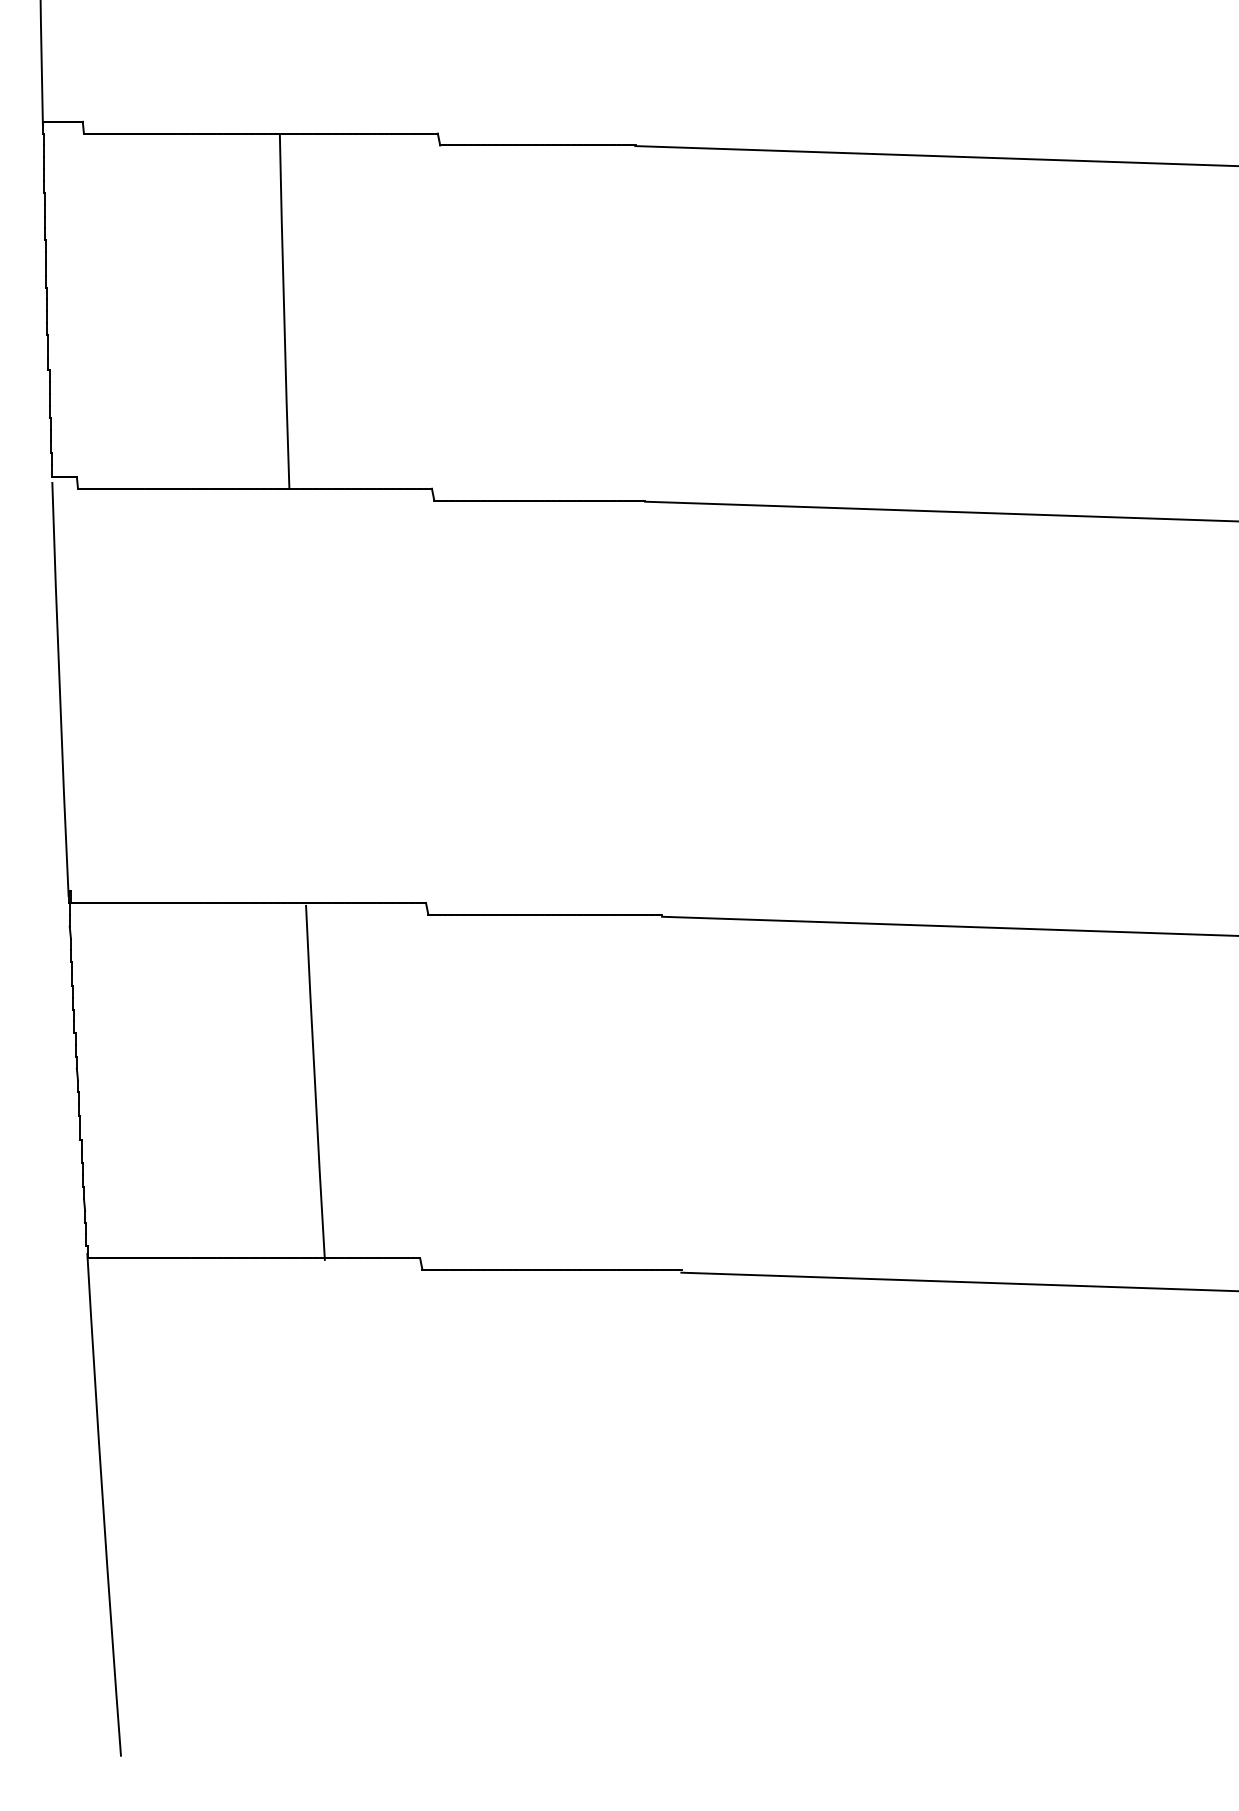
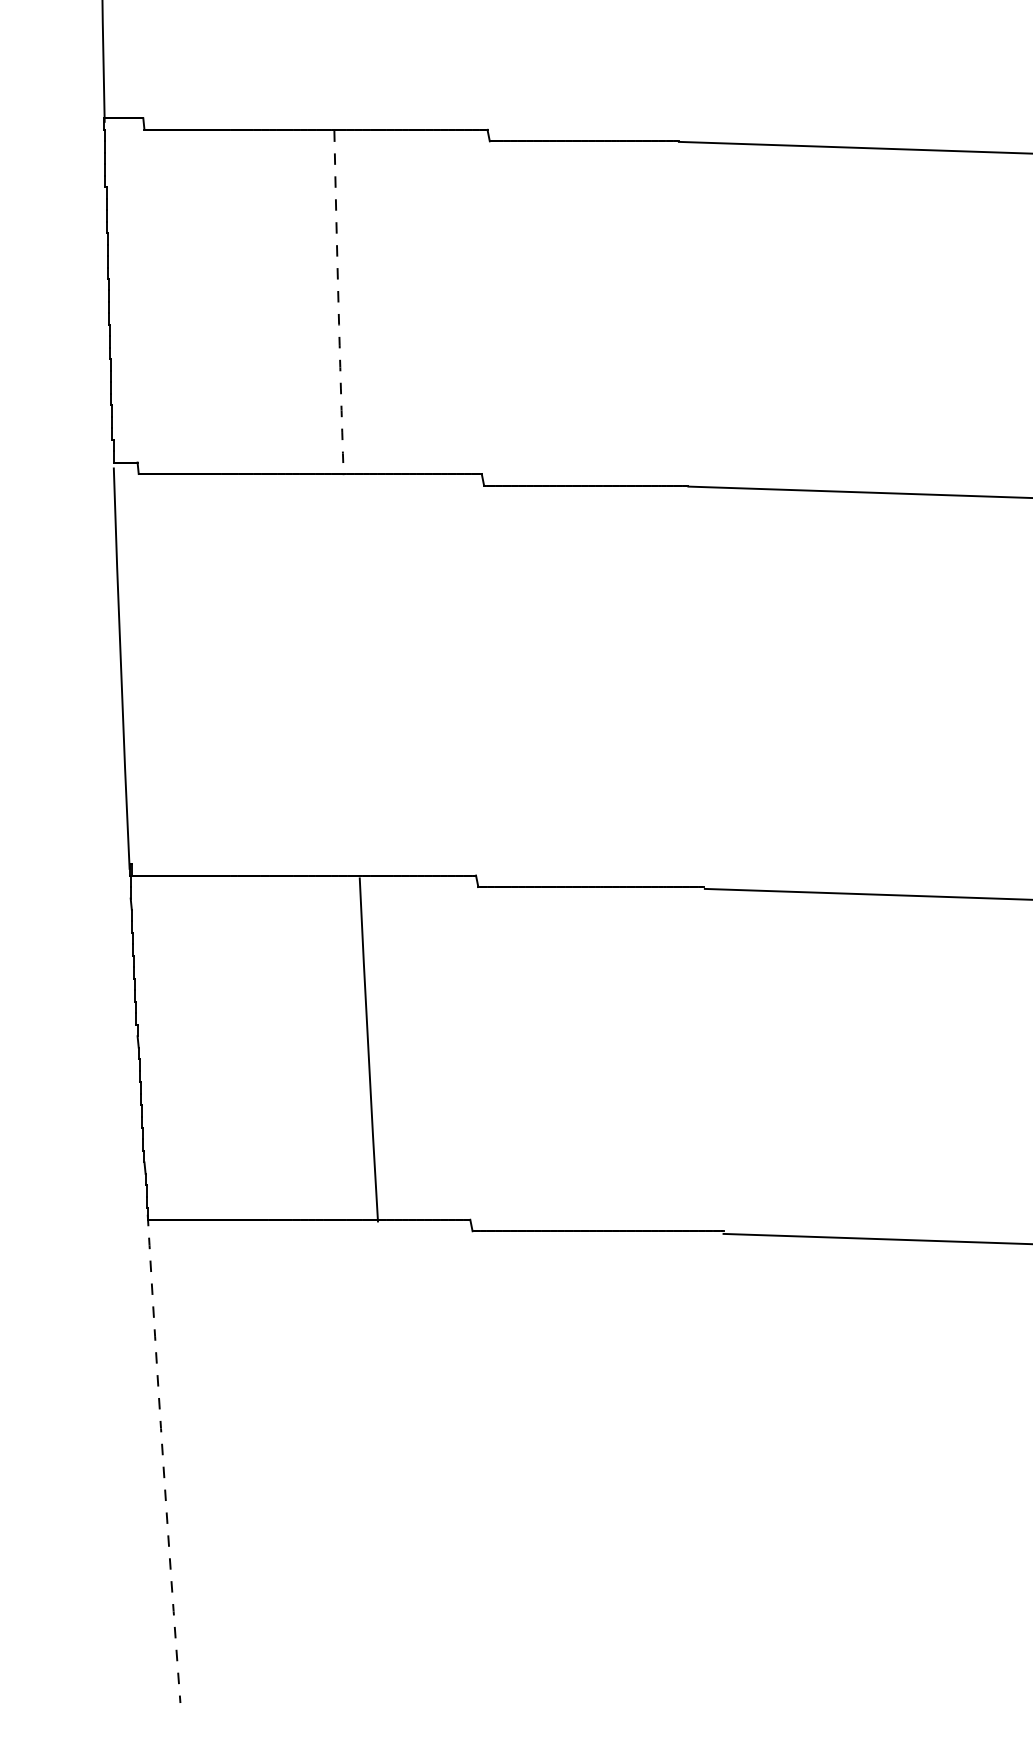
arc: (284, 312) -> (338, 303), solid -> dashed
arc: (103, 1504) -> (163, 1458), solid -> dashed

